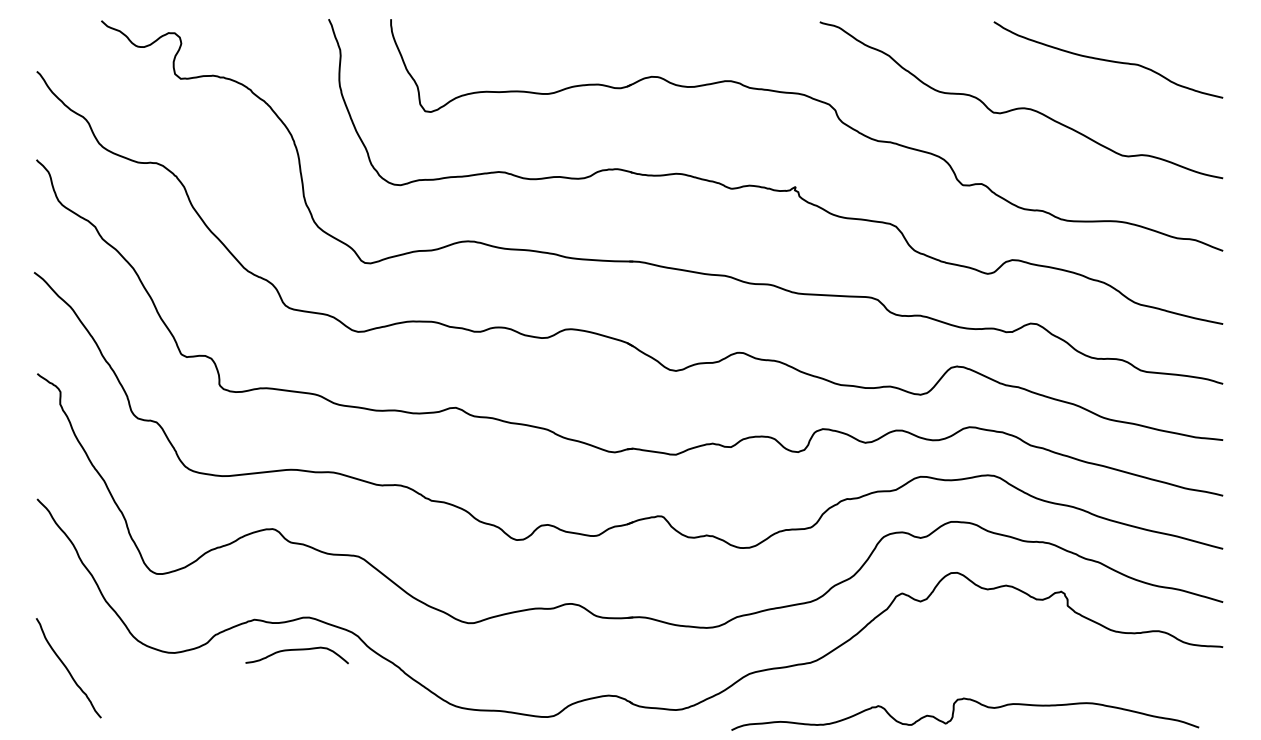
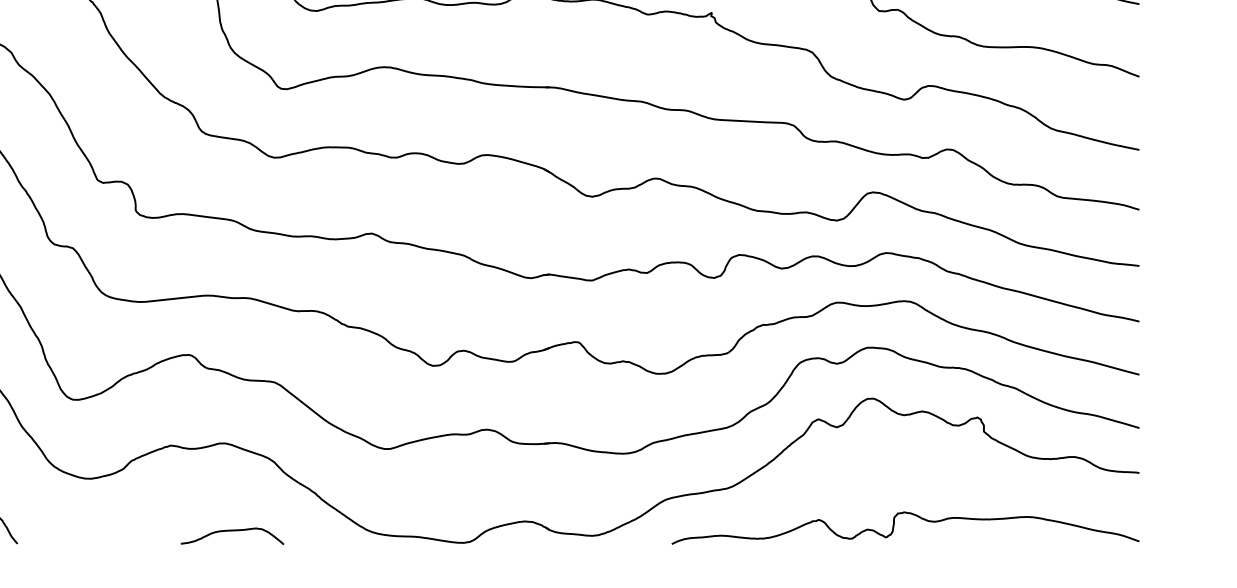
curve: (296, 650) -> (231, 531), moved
curve: (954, 712) -> (894, 526), moved

